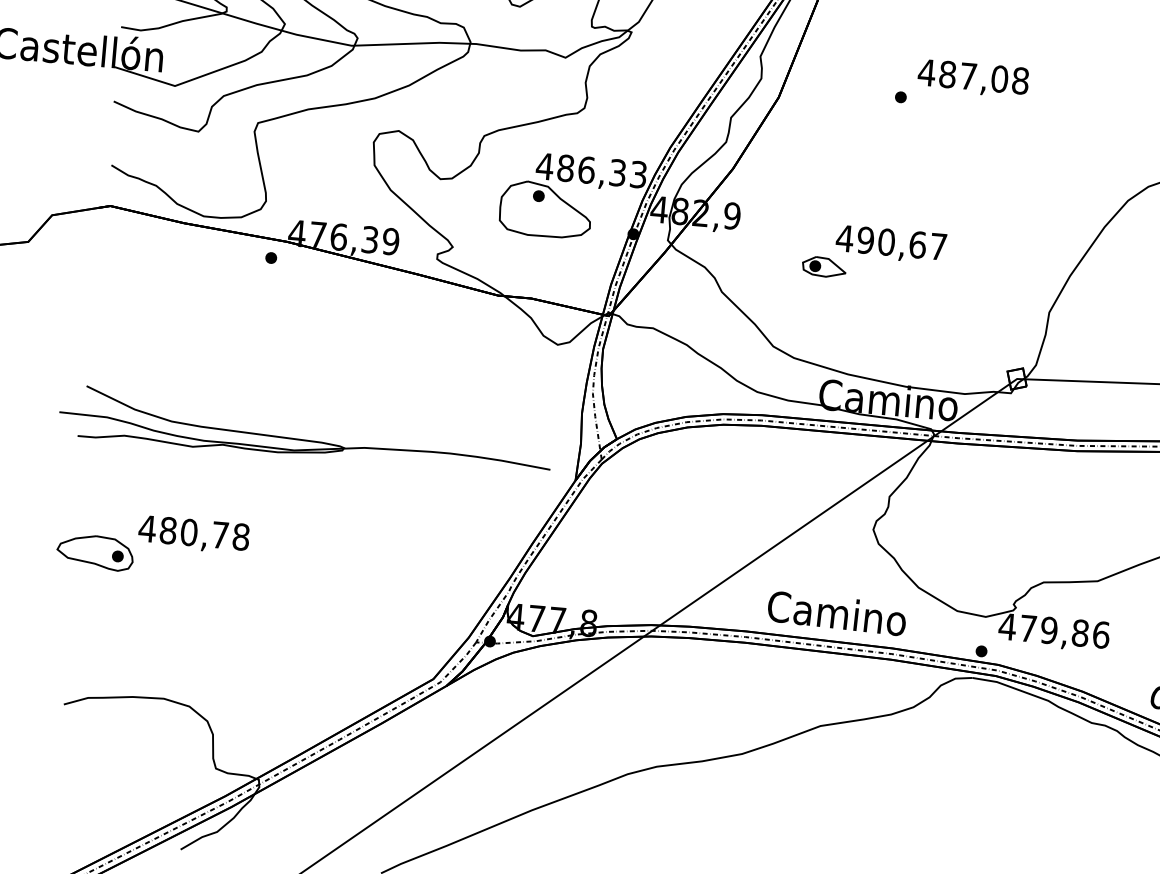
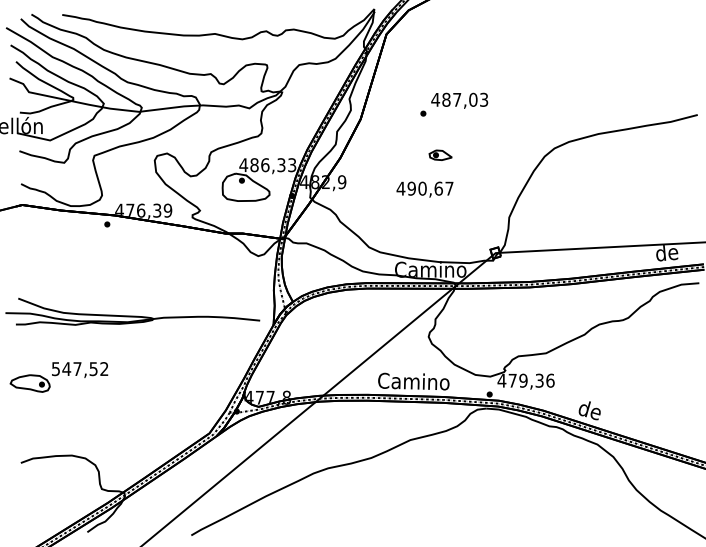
text: (1021, 80) -> (484, 99), 487,08 -> 487,03
part: (824, 265) -> (440, 154), moved
text: (192, 533) -> (79, 369), 480,78 -> 547,52
text: (1080, 632) -> (539, 380), 479,86 -> 479,36

